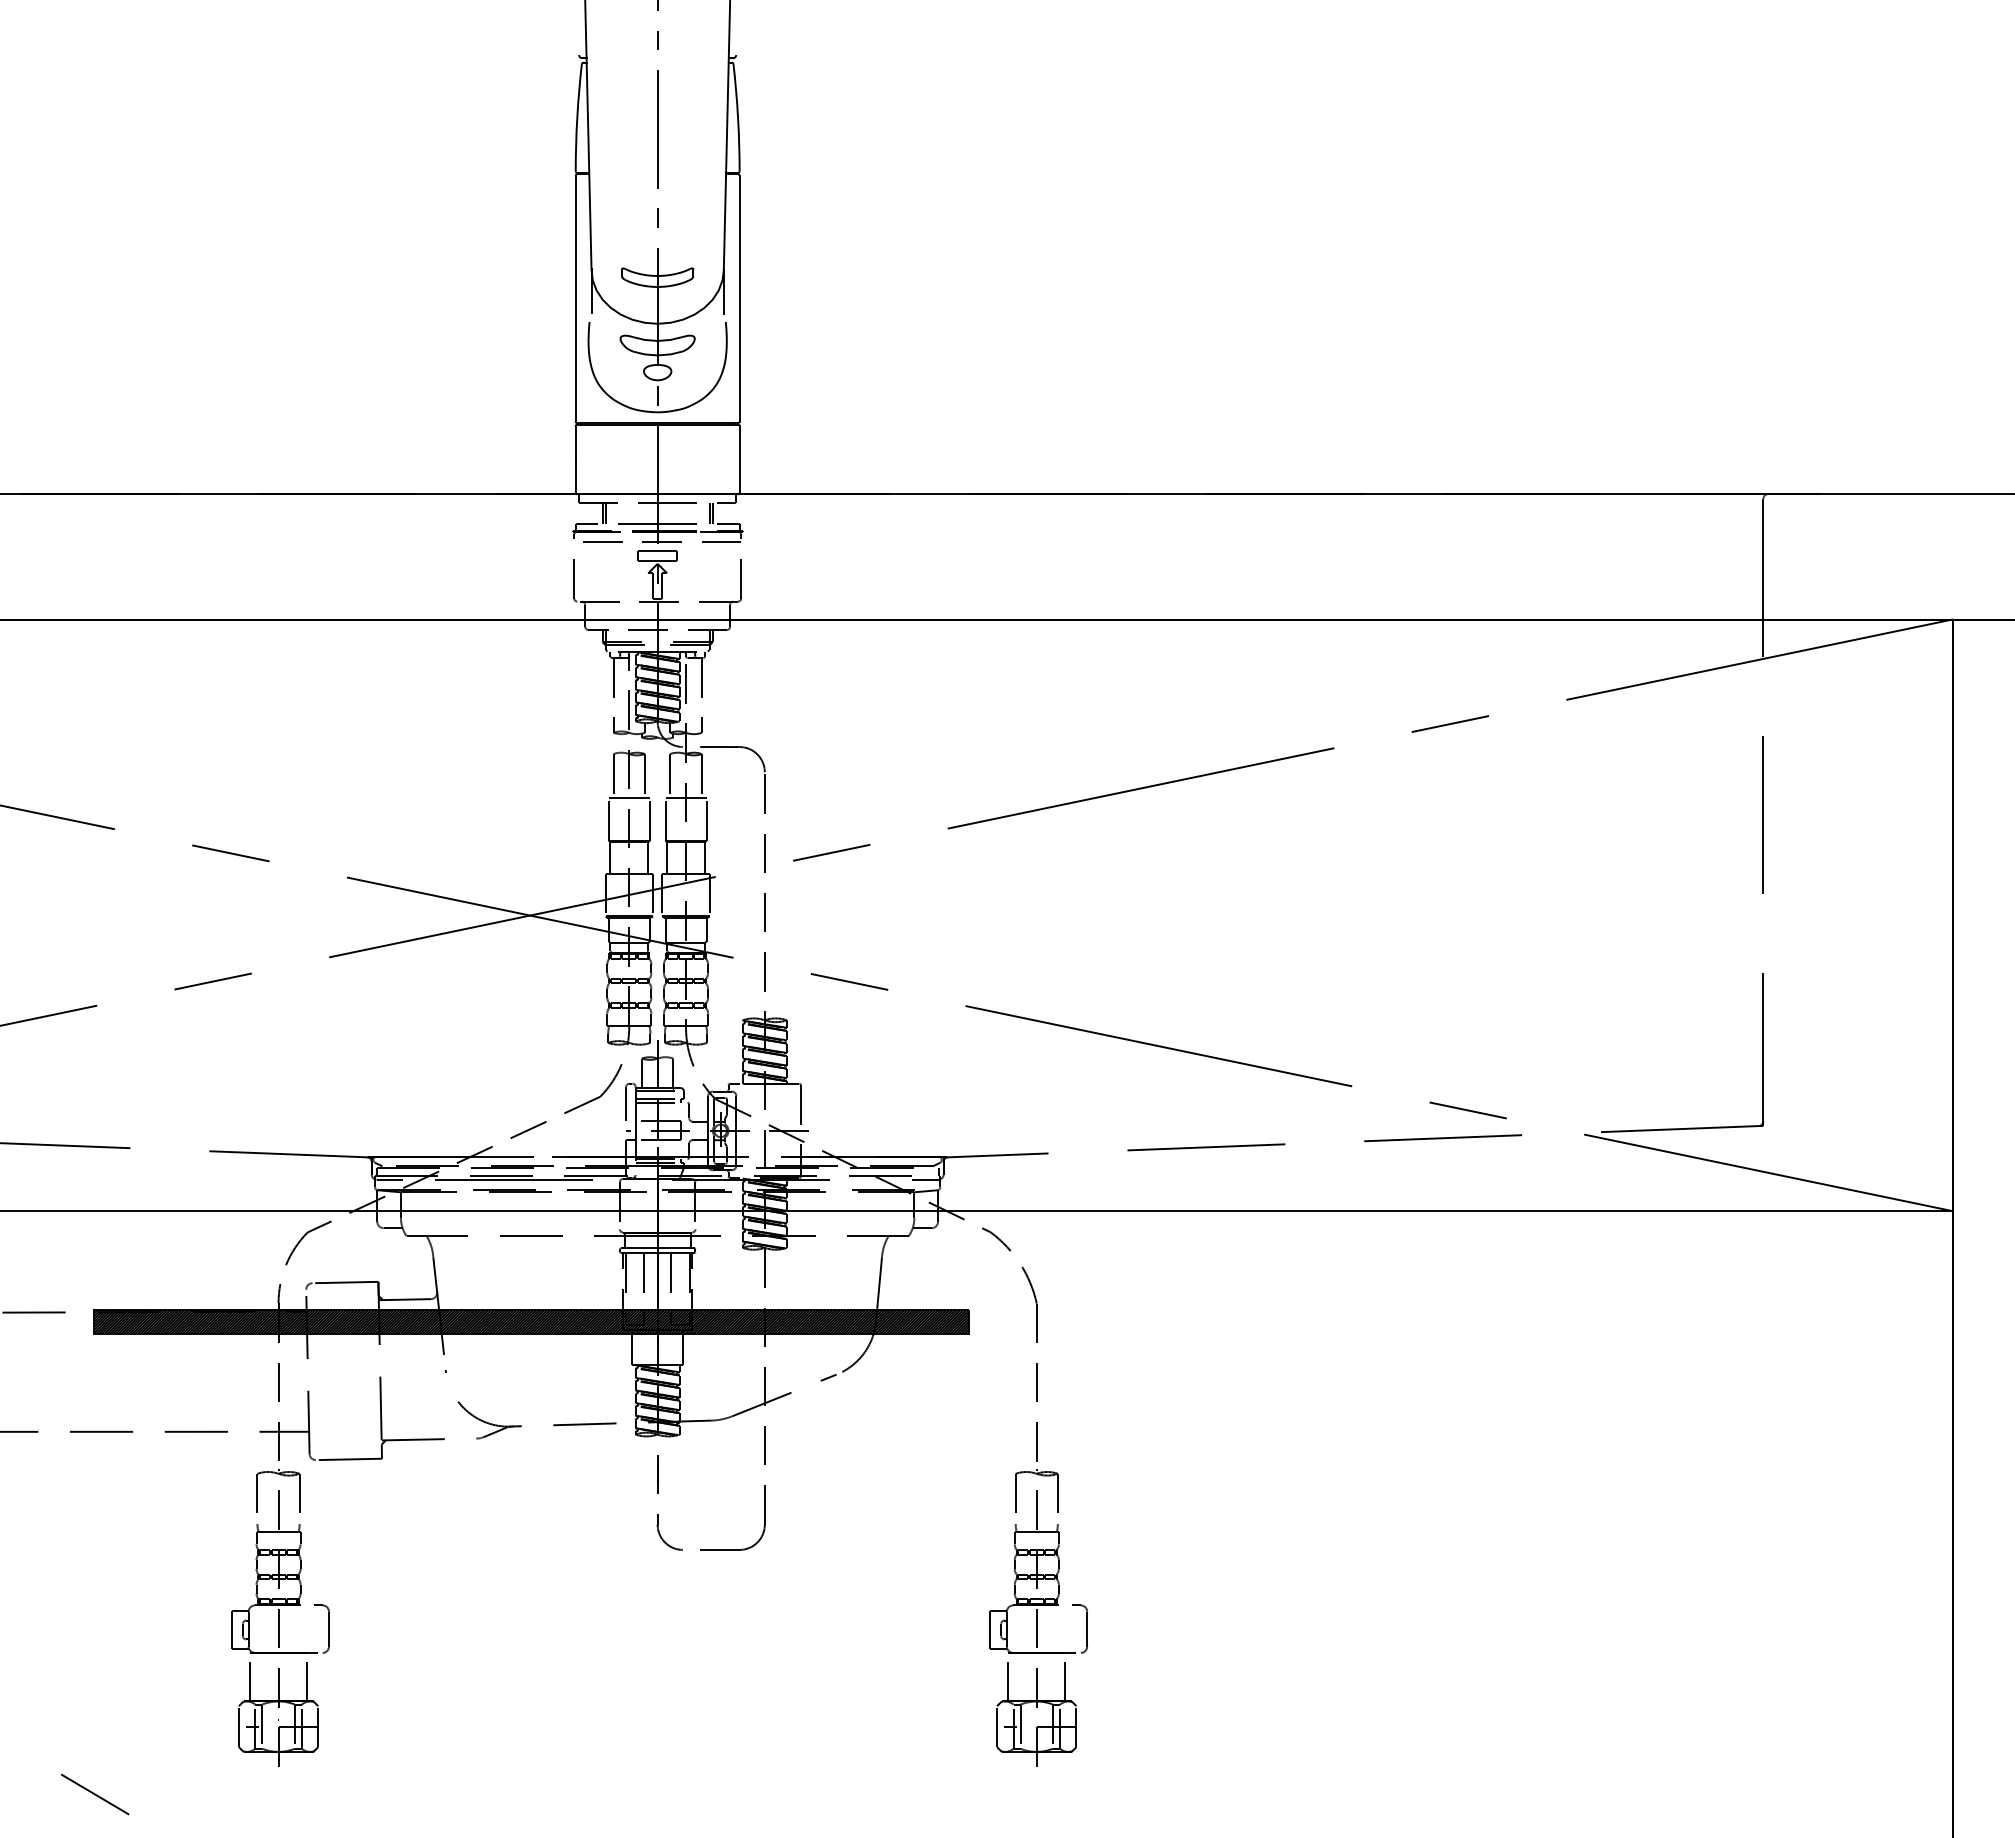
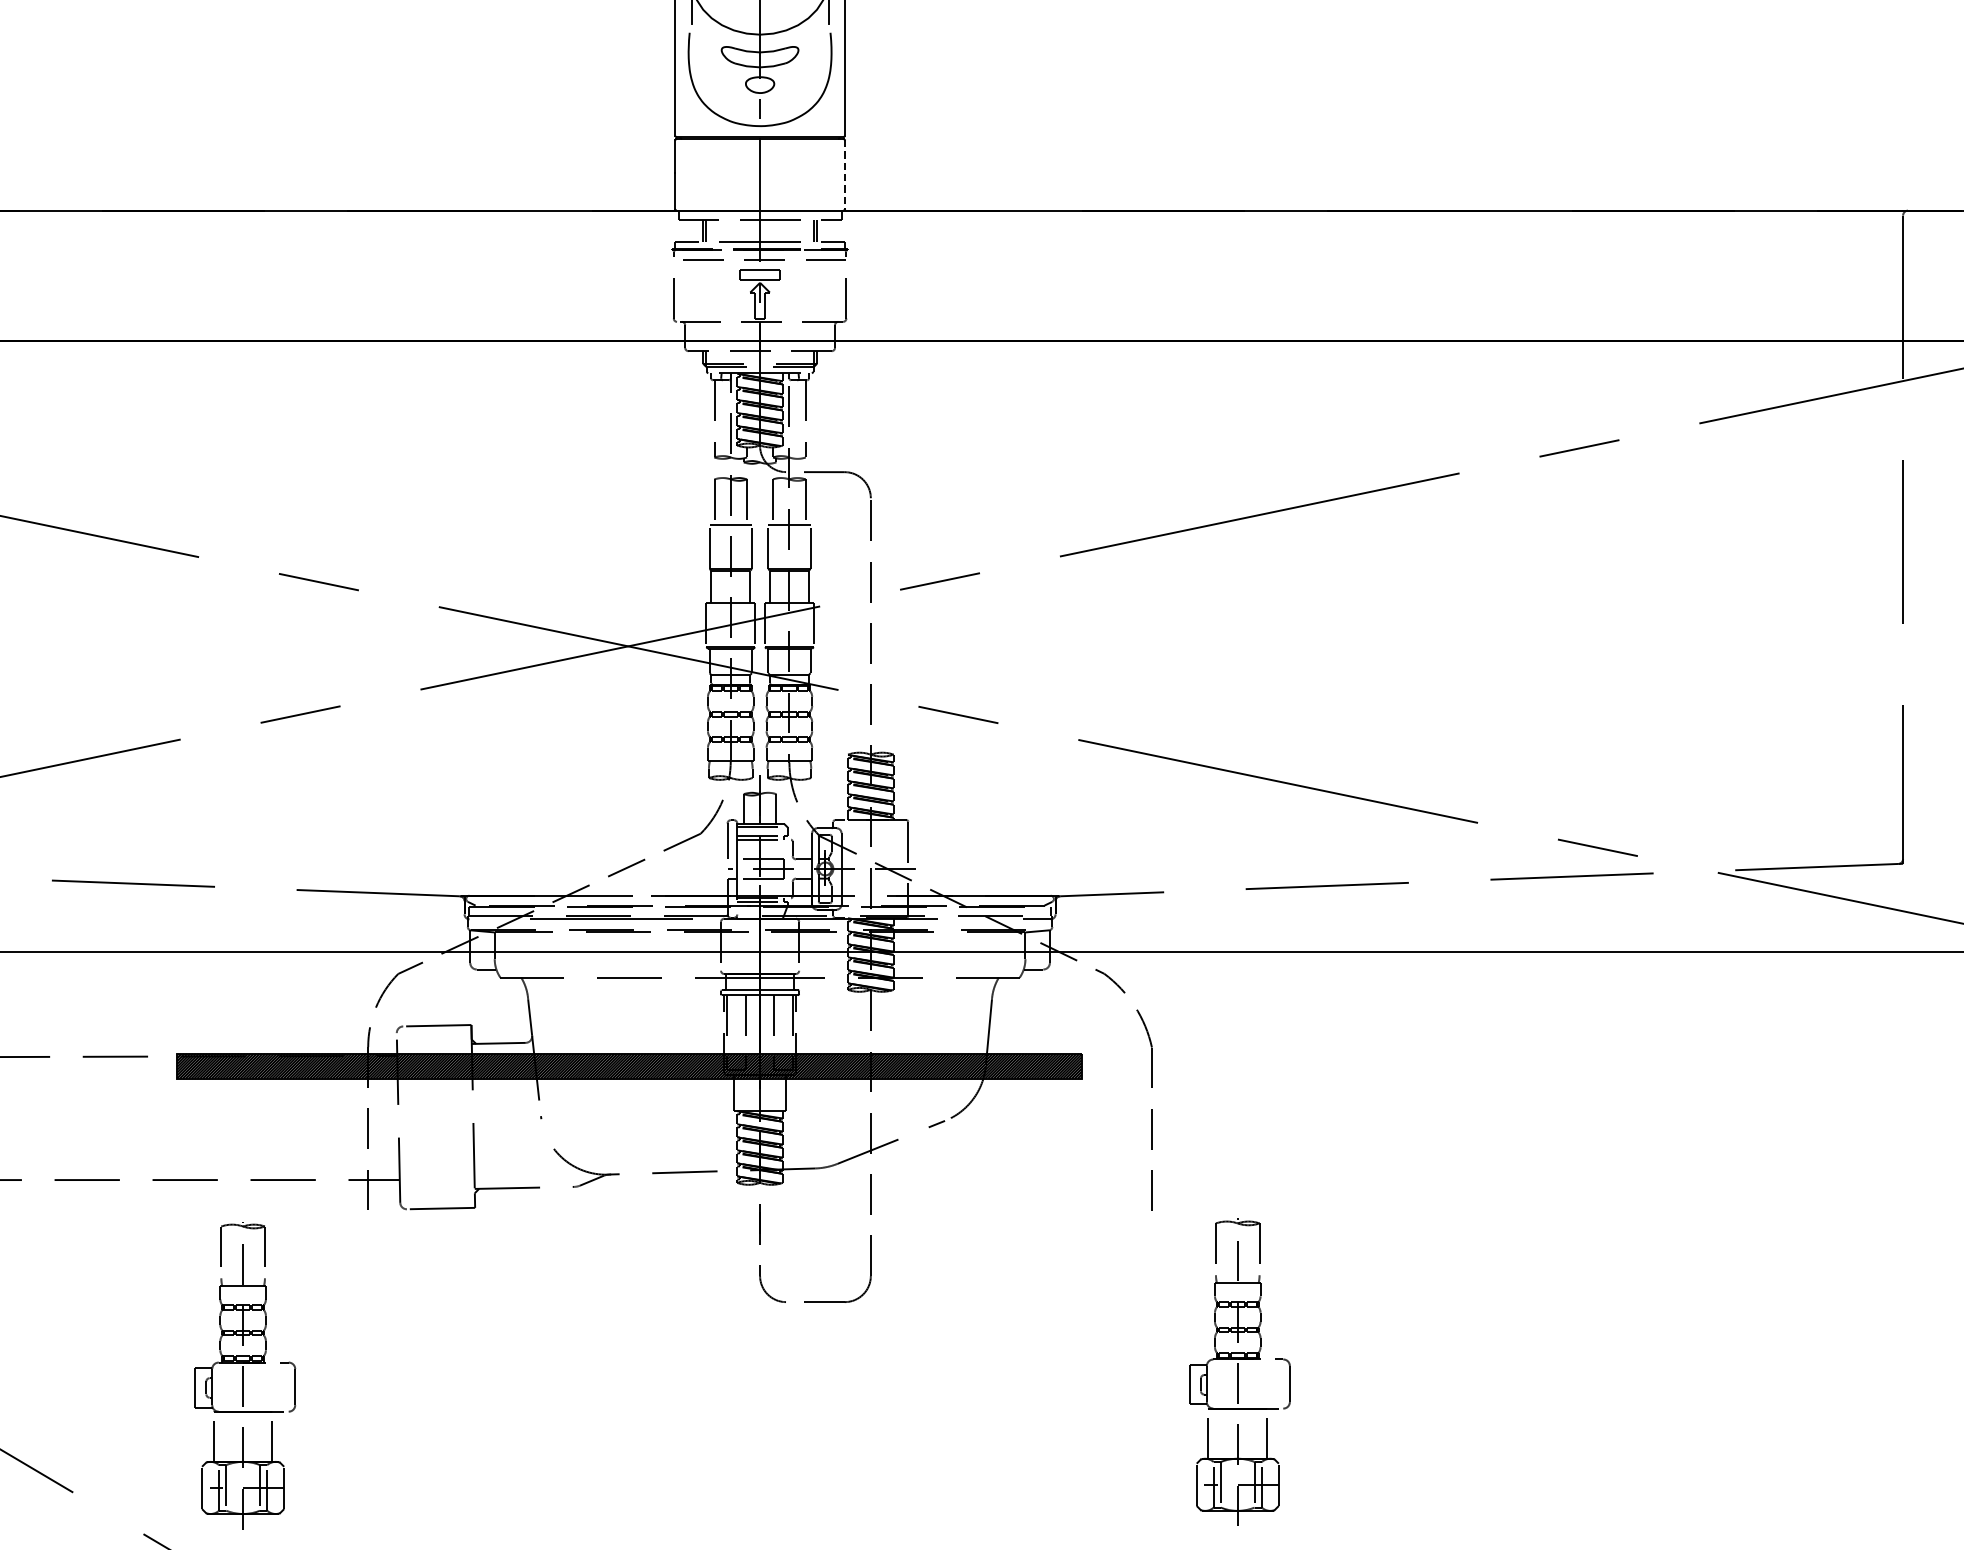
line: (739, 459) -> (844, 174), solid -> dashed
line: (389, 1179) -> (482, 919), removed
part: (280, 1617) -> (245, 1375), moved
part: (1038, 1617) -> (1239, 1371), moved

